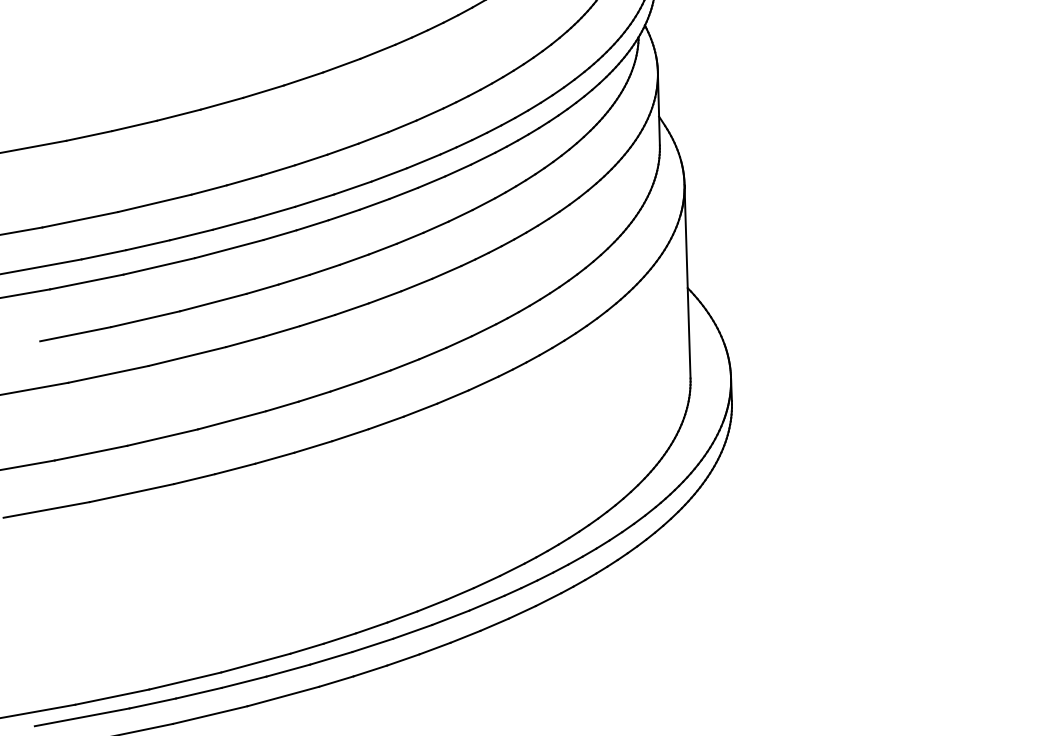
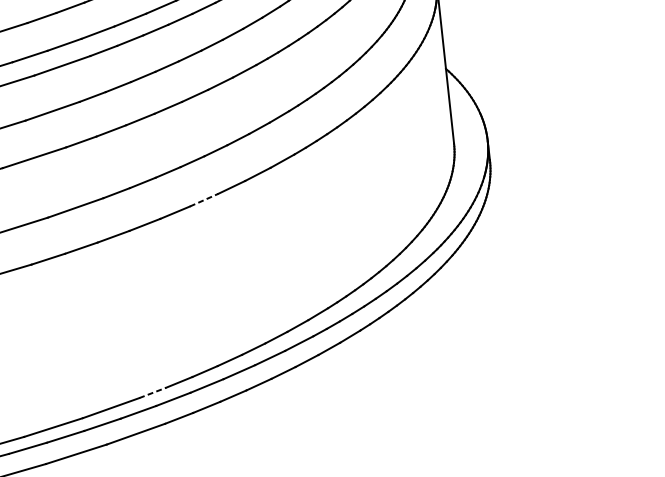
line: (386, 422) -> (204, 199), solid -> dashed
line: (307, 648) -> (153, 392), solid -> dashed

